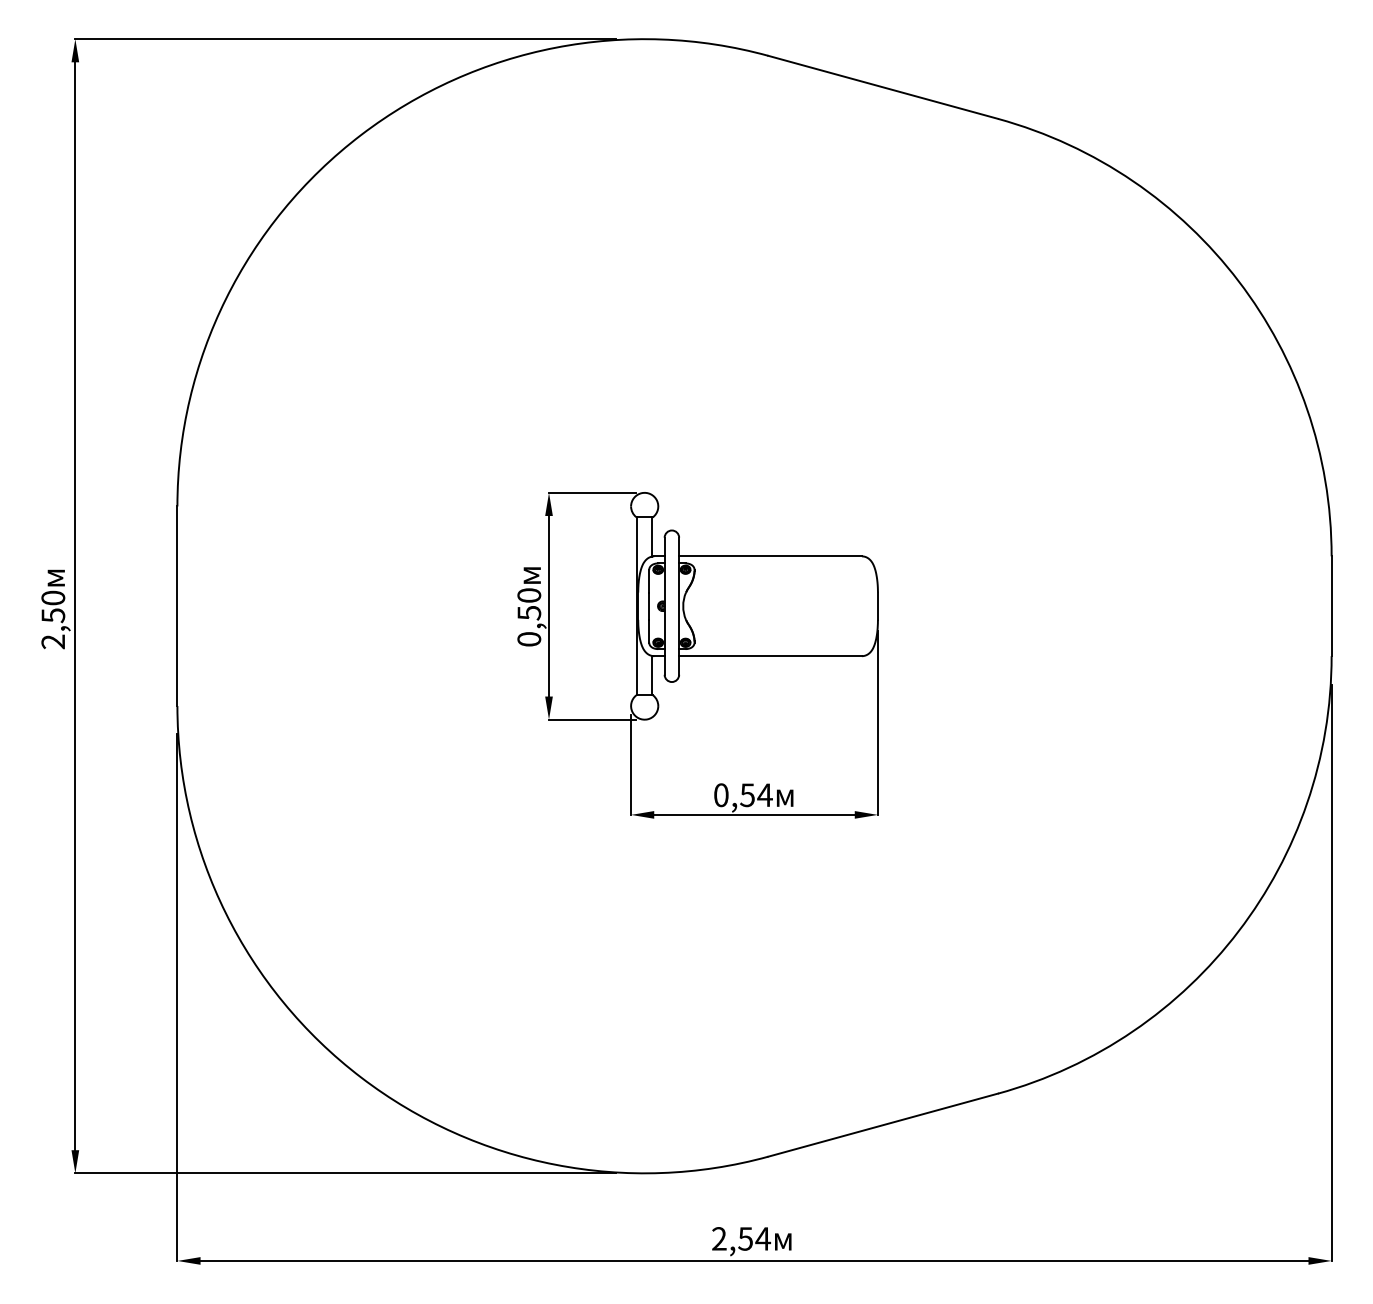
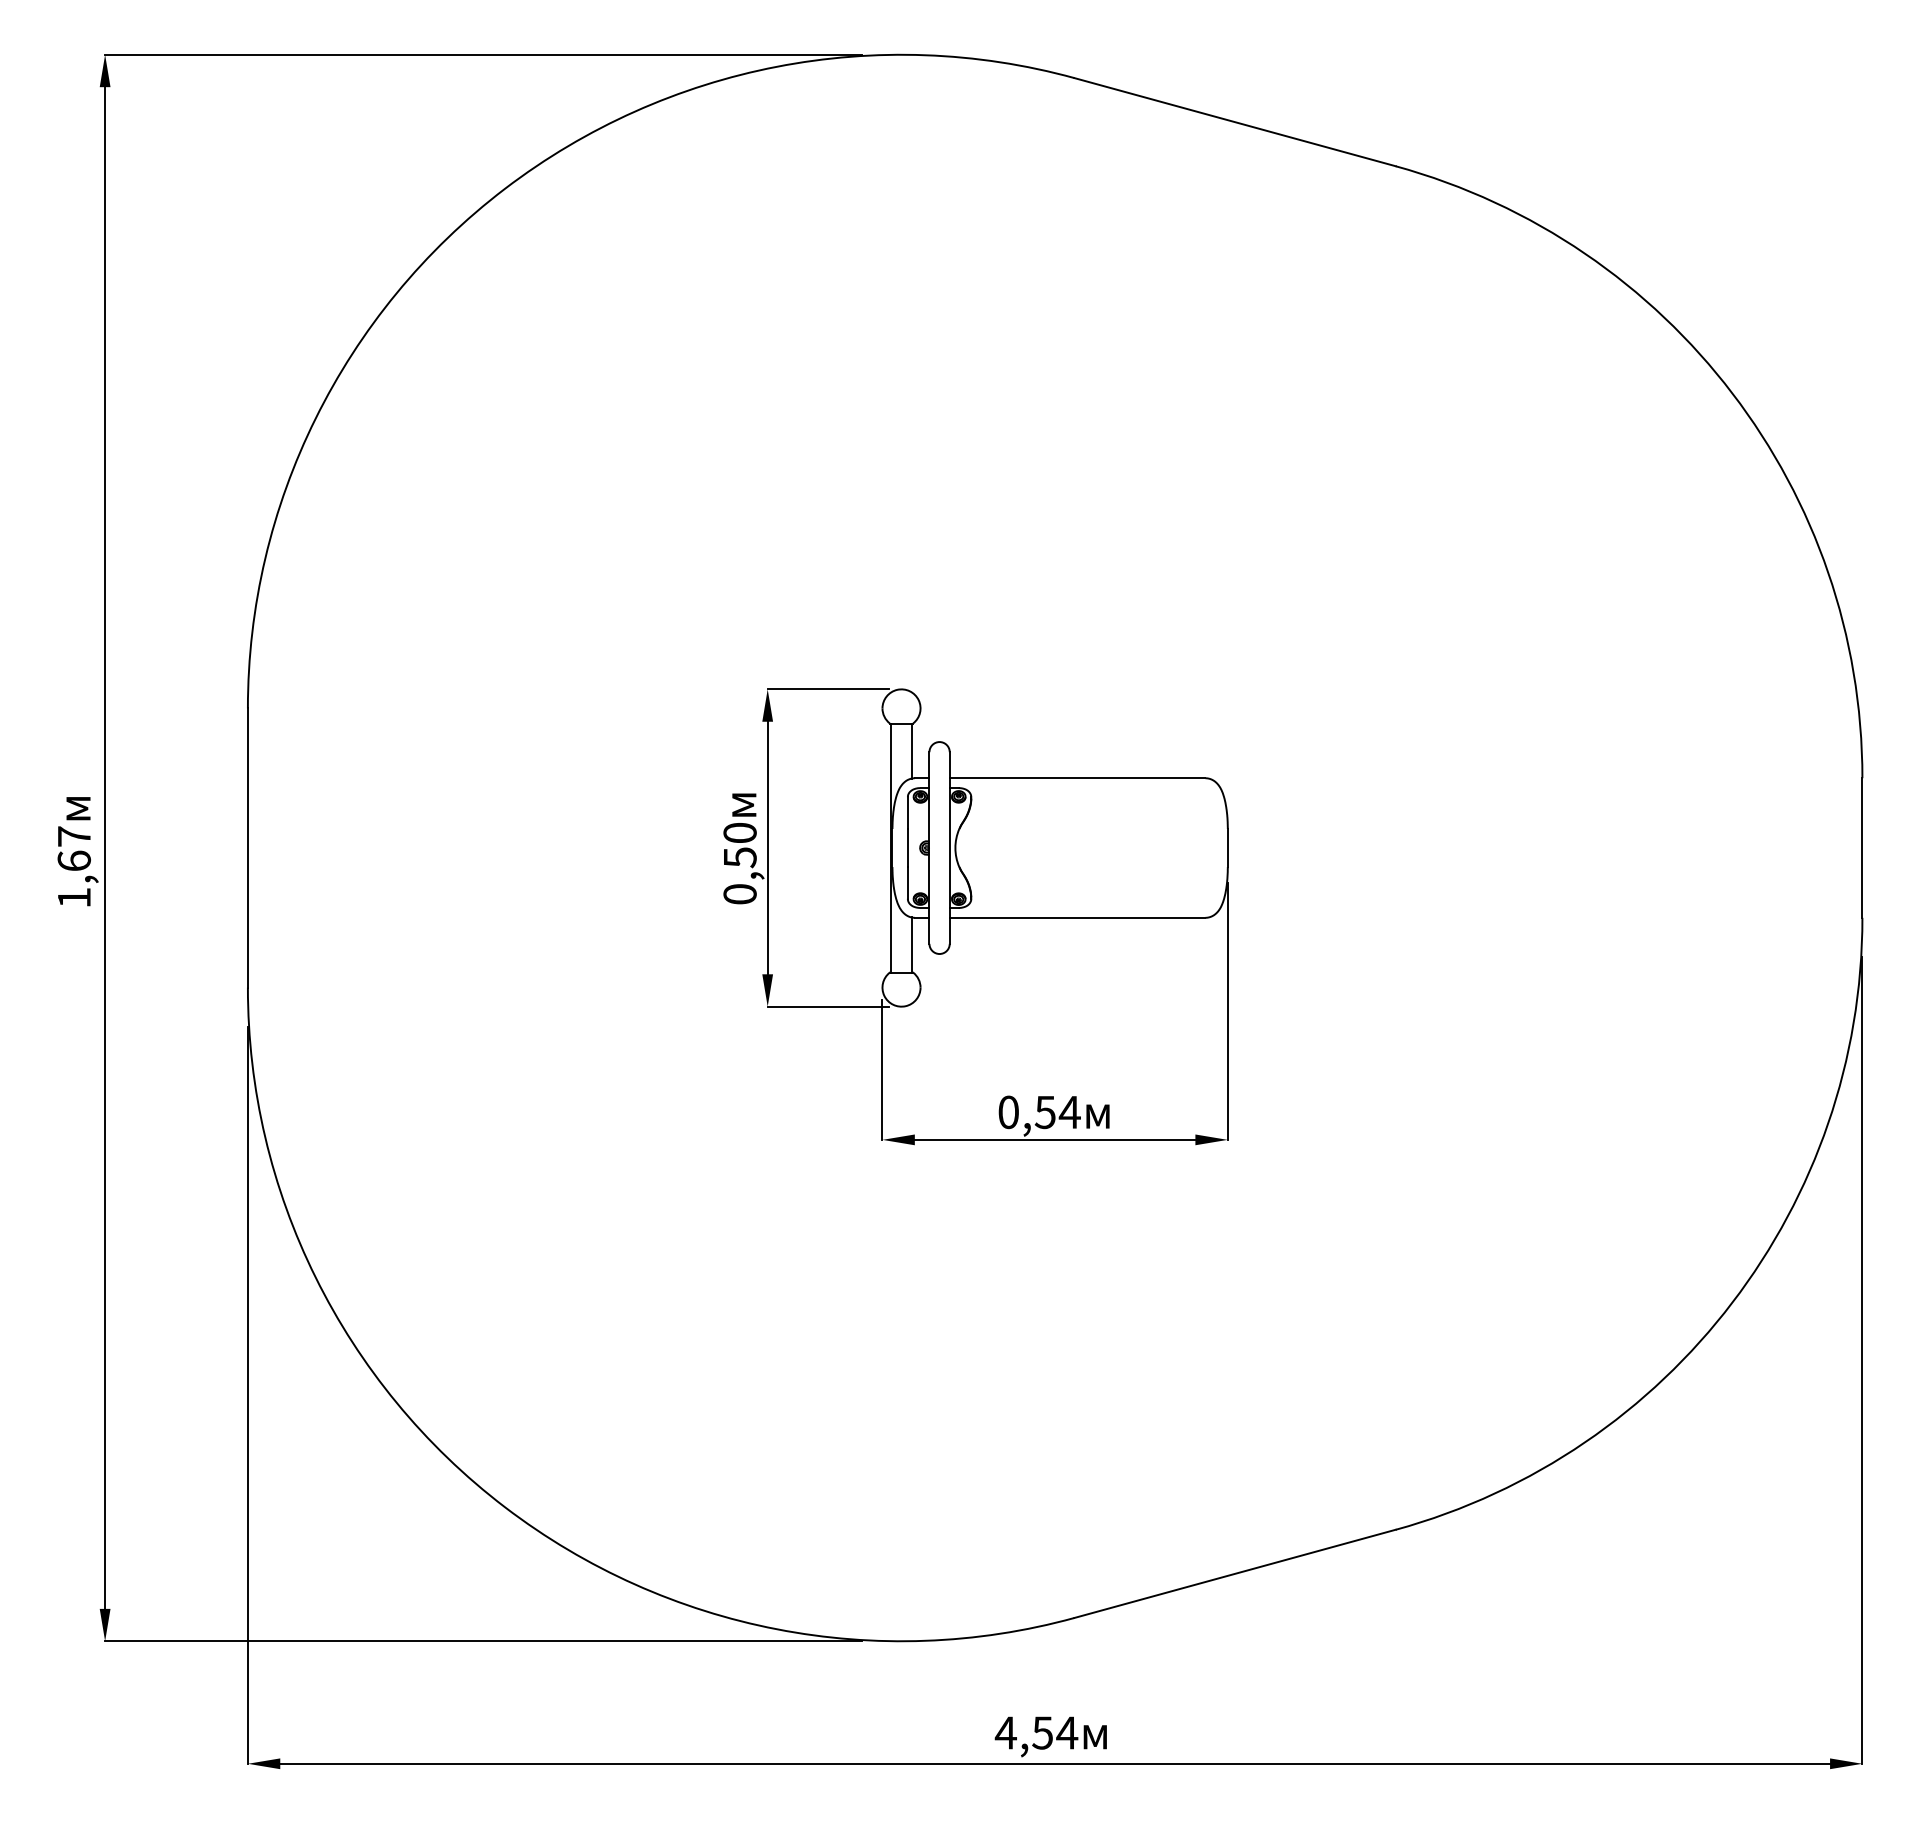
text: (53, 620) -> (74, 867), 2,50 -> 1,67
text: (719, 1238) -> (1005, 1732), 2,54 -> 4,54

